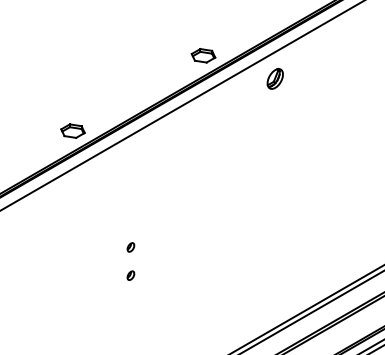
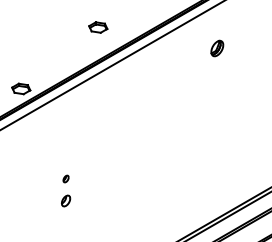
part: (203, 55) -> (98, 27), moved
part: (274, 78) -> (216, 48), moved
part: (130, 275) -> (65, 200), size x1.6

